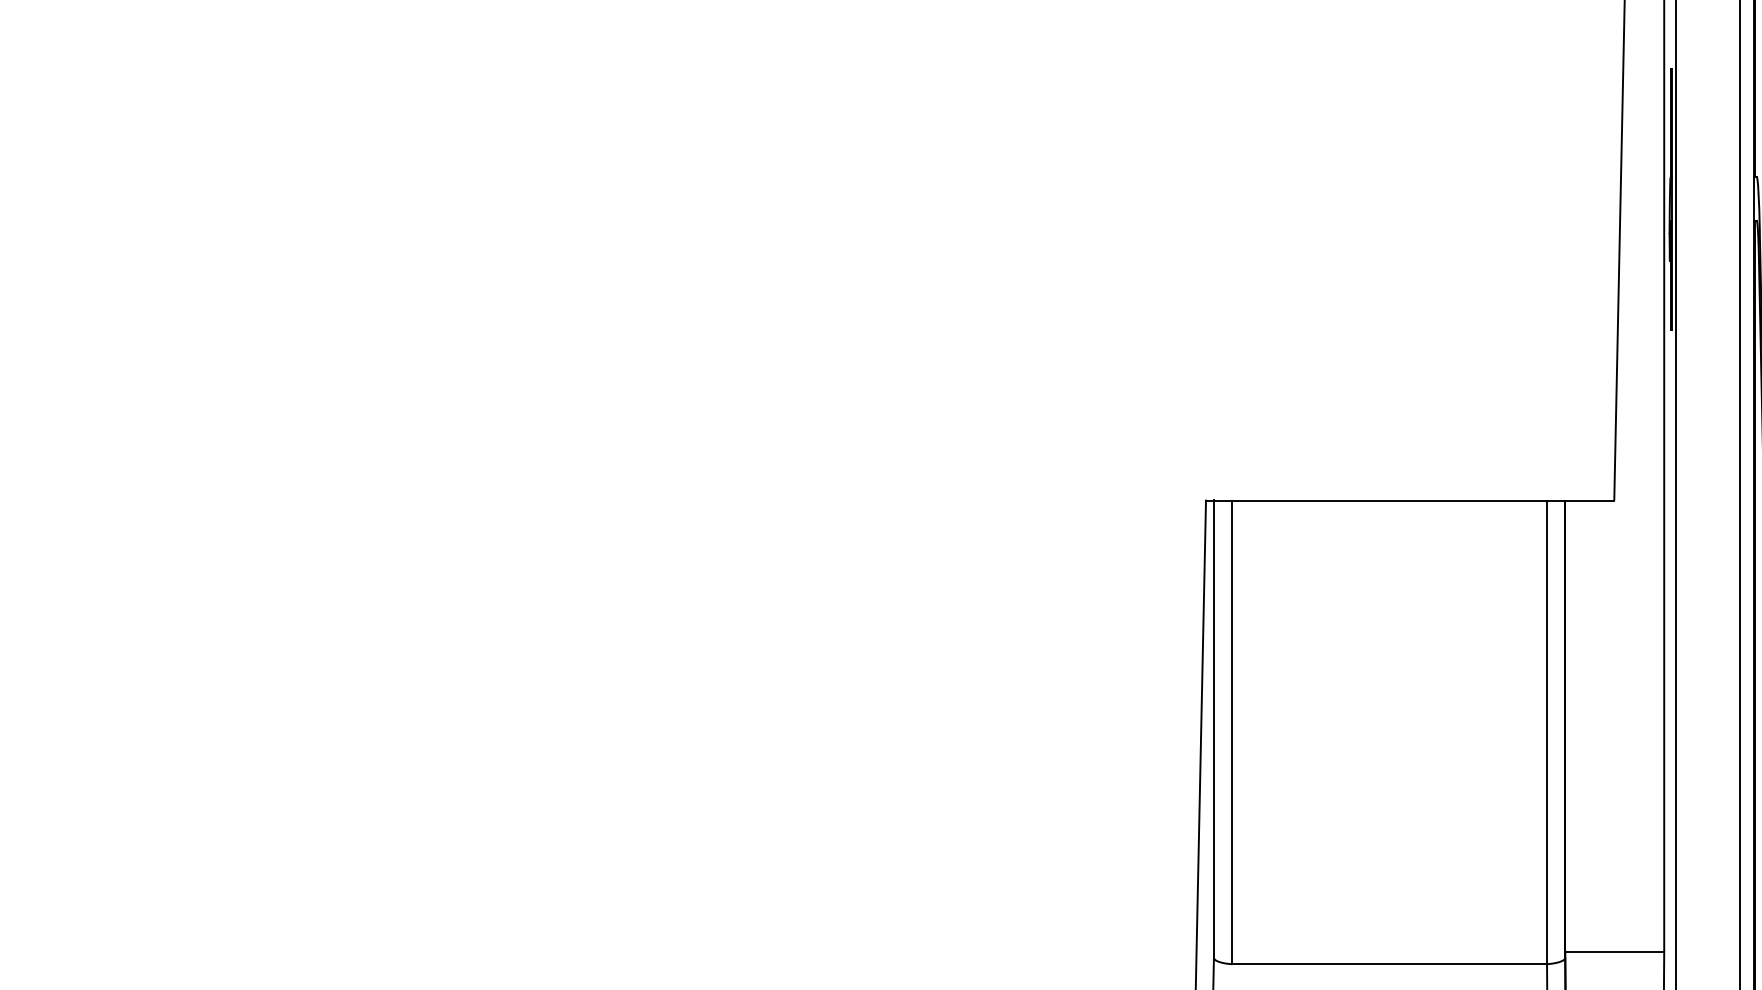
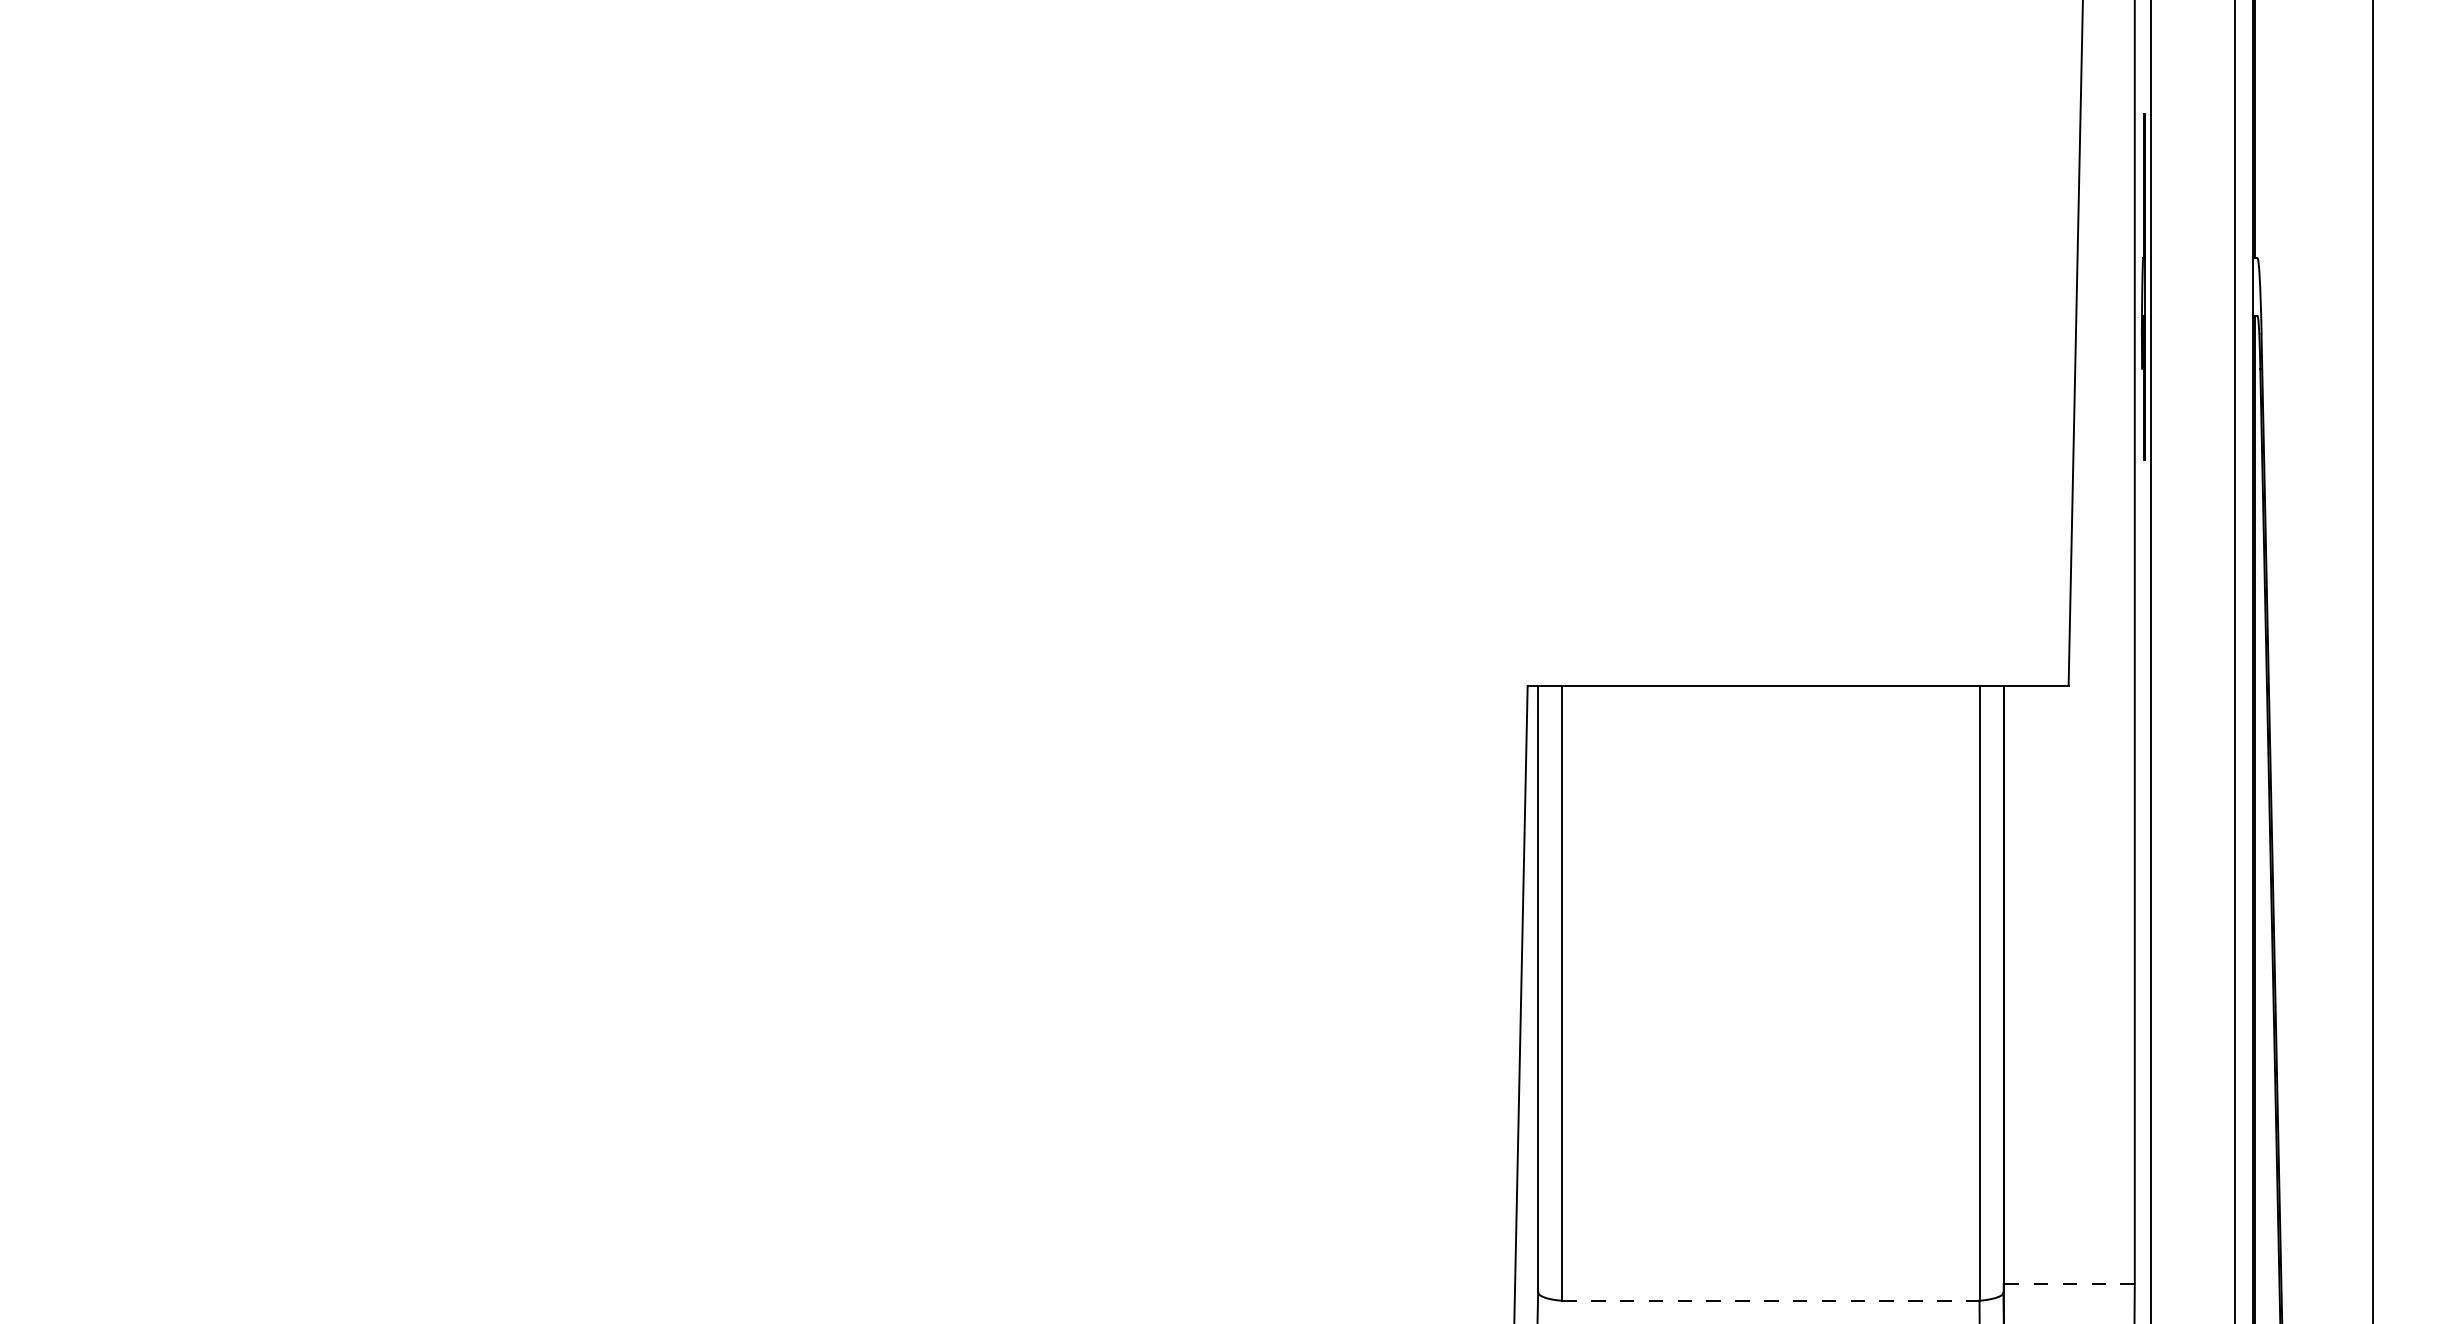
line: (1614, 951) -> (2069, 1283), solid -> dashed
line: (1389, 964) -> (1770, 1300), solid -> dashed

